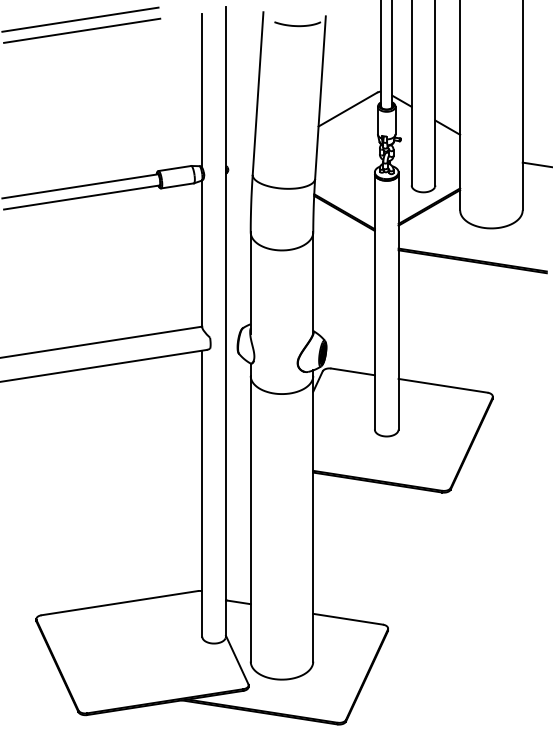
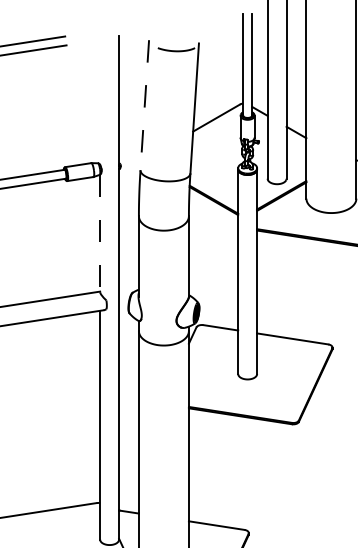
line: (202, 90) -> (100, 102), removed
line: (258, 93) -> (145, 105), solid -> dashed
line: (202, 253) -> (100, 233), solid -> dashed

